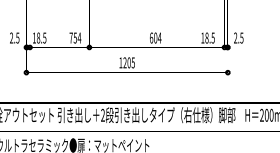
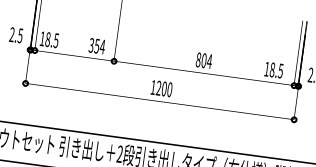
text: (70, 37) -> (90, 44), 754 -> 354
text: (151, 37) -> (198, 59), 604 -> 804
text: (132, 62) -> (168, 89), 1205 -> 1200

